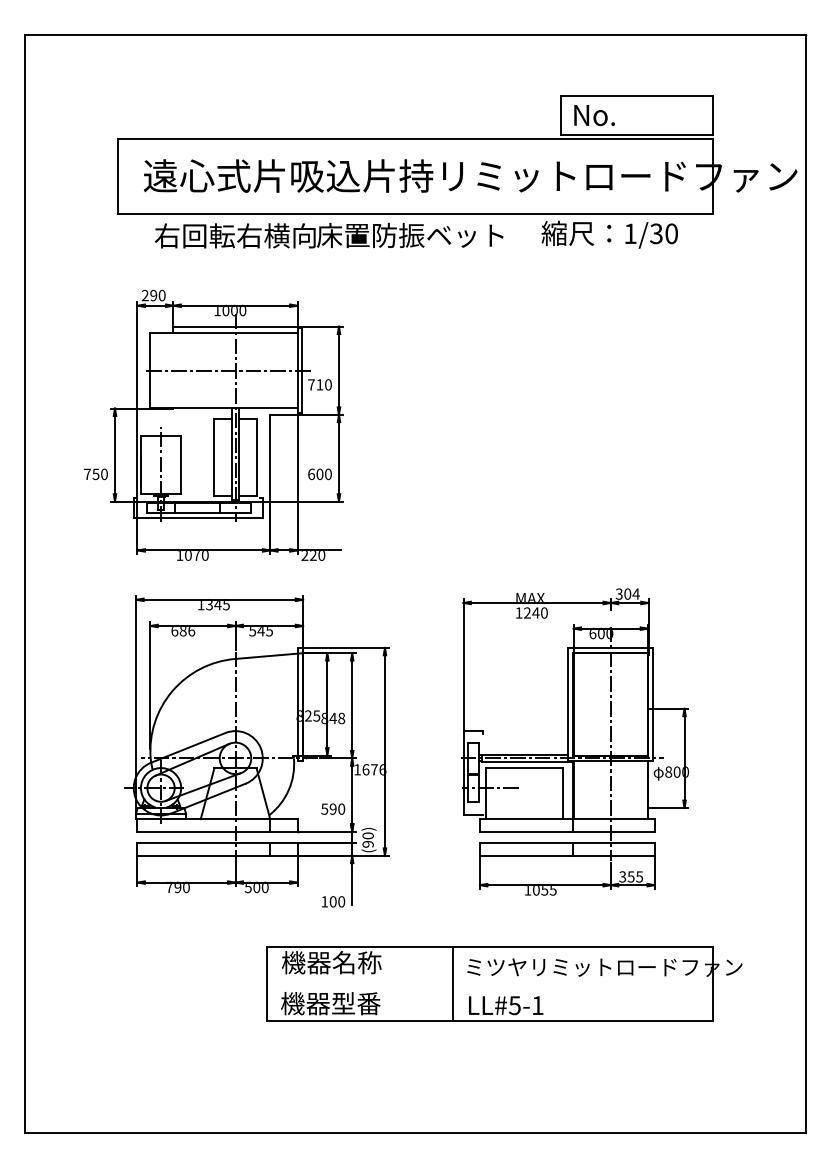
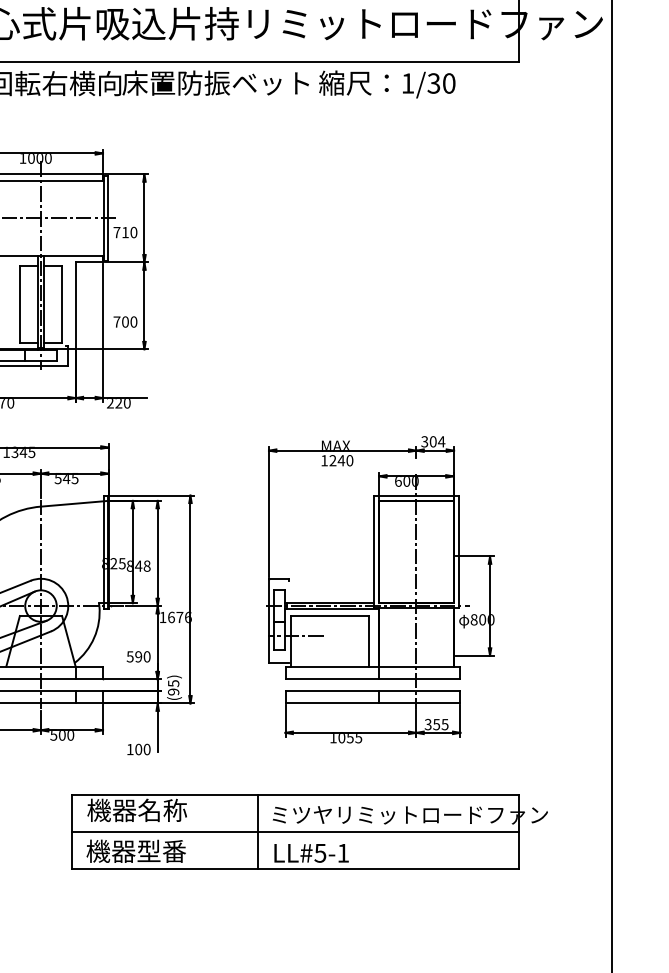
text: (609, 234) -> (386, 84), moved
text: (311, 474) -> (116, 322), 600 -> 700
text: (367, 835) -> (172, 683), (90) -> (95)
line: (489, 984) -> (294, 832), added

